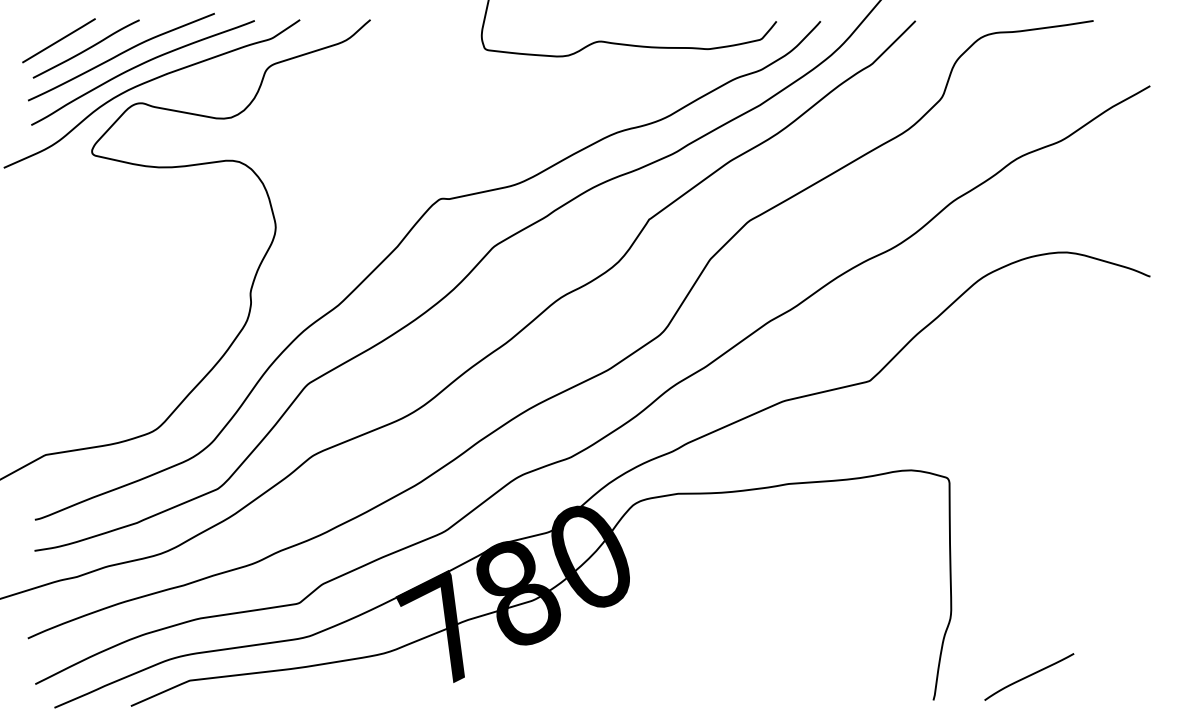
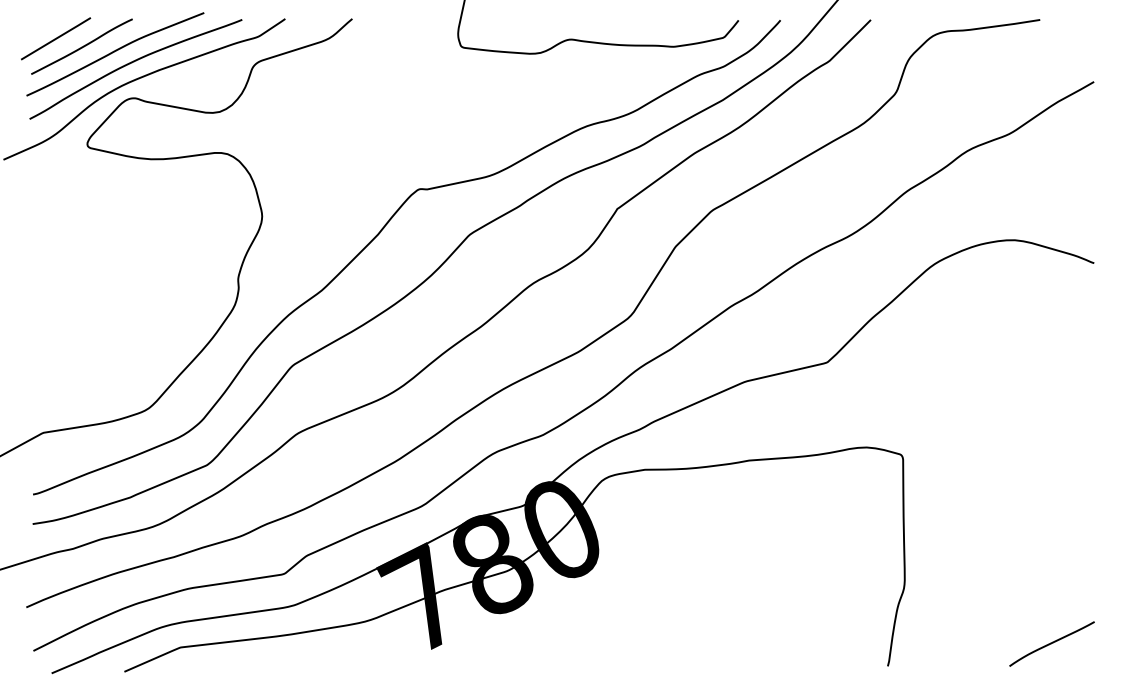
curve: (1028, 676) -> (1051, 643), moved

